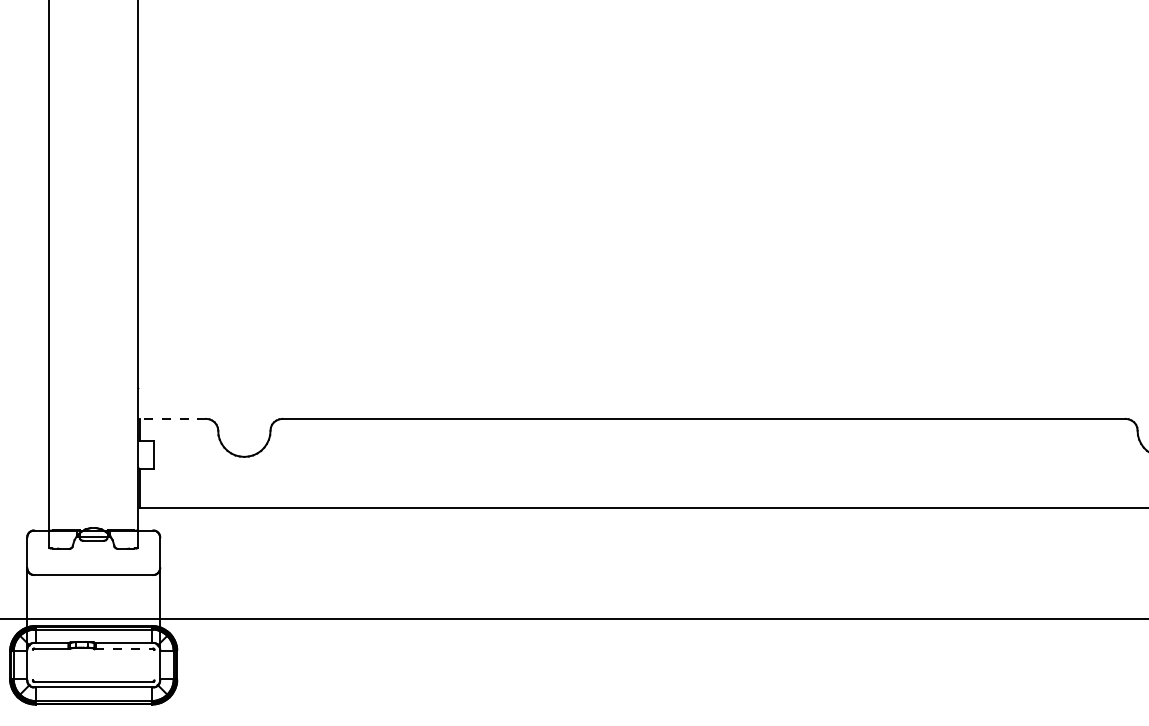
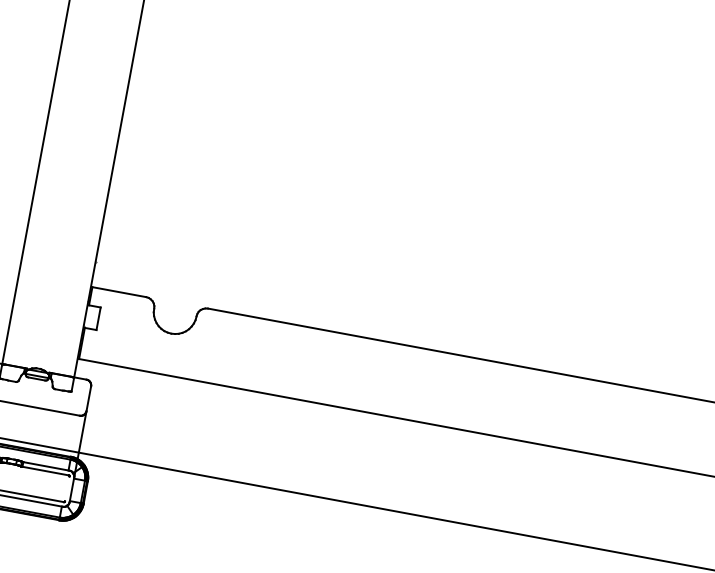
line: (172, 418) -> (118, 291), dashed -> solid
line: (124, 648) -> (45, 470), dashed -> solid

